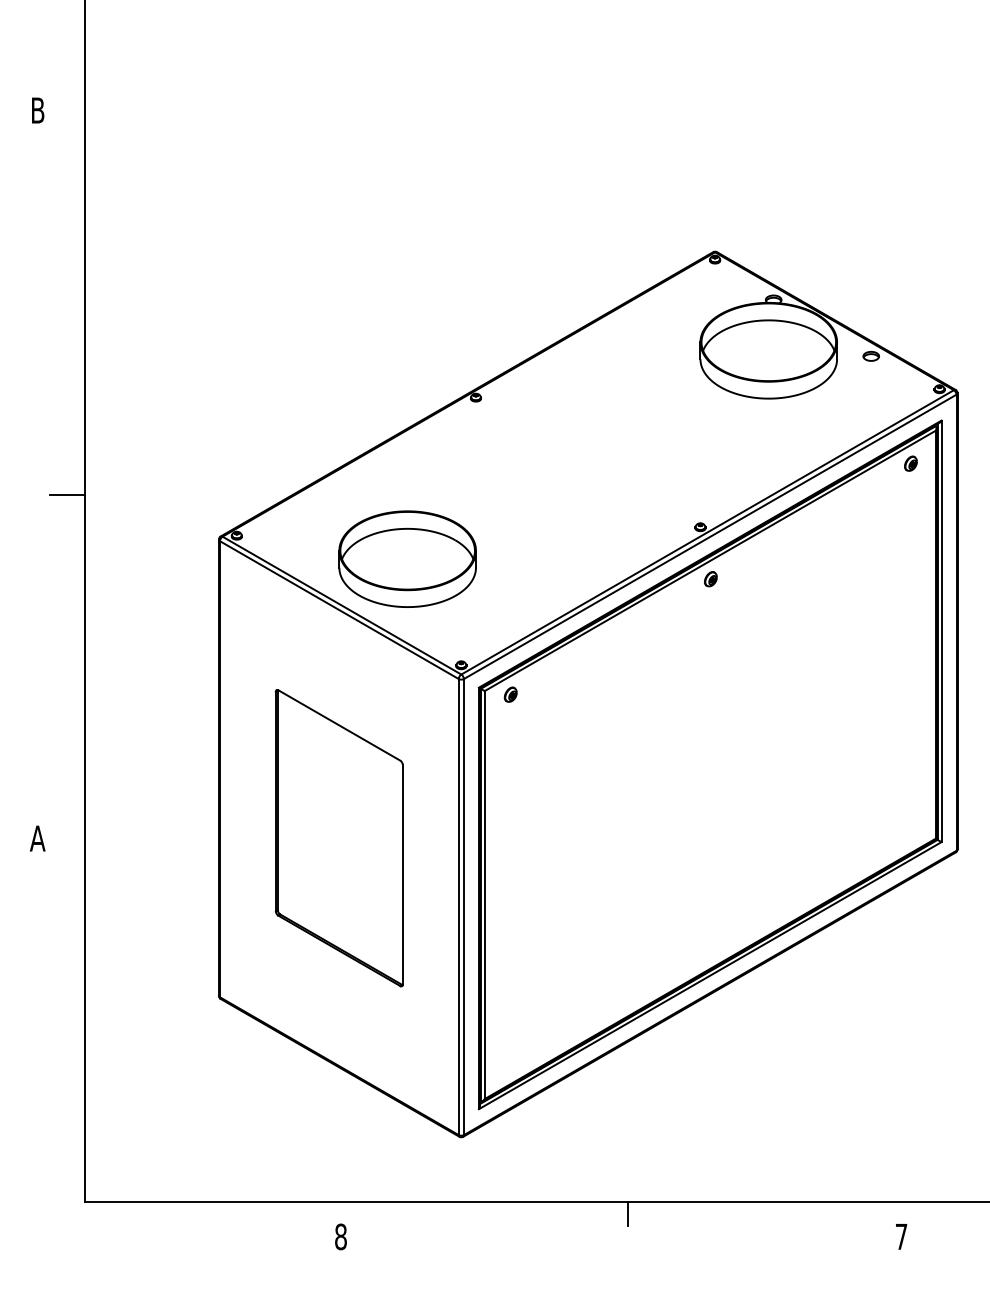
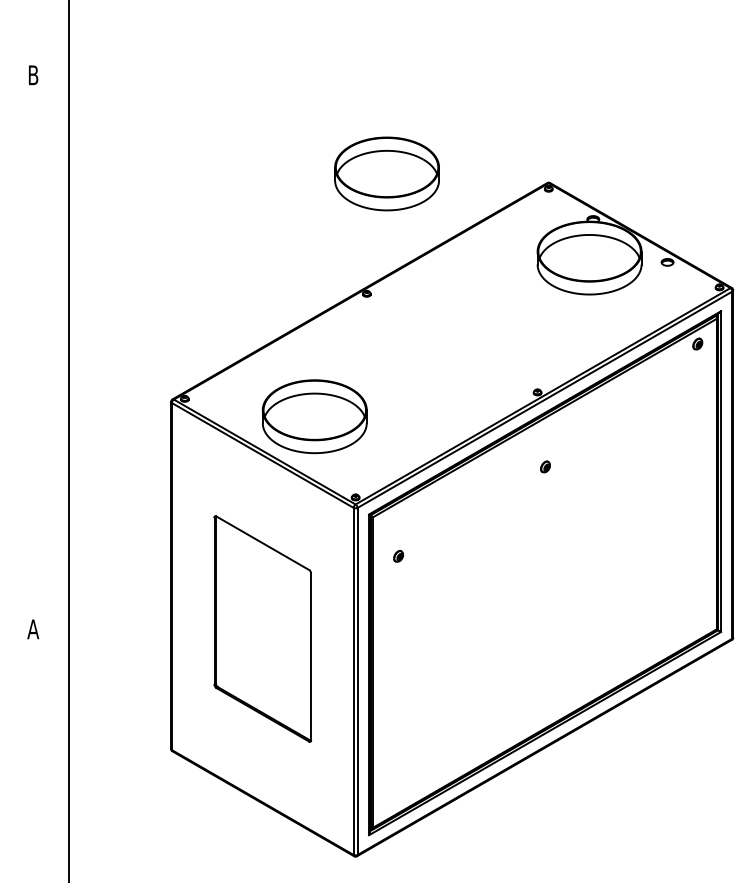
part: (502, 239) -> (386, 173), added
line: (67, 494) -> (55, 367), removed
part: (710, 579) -> (545, 467), moved
part: (510, 694) -> (398, 556), moved

